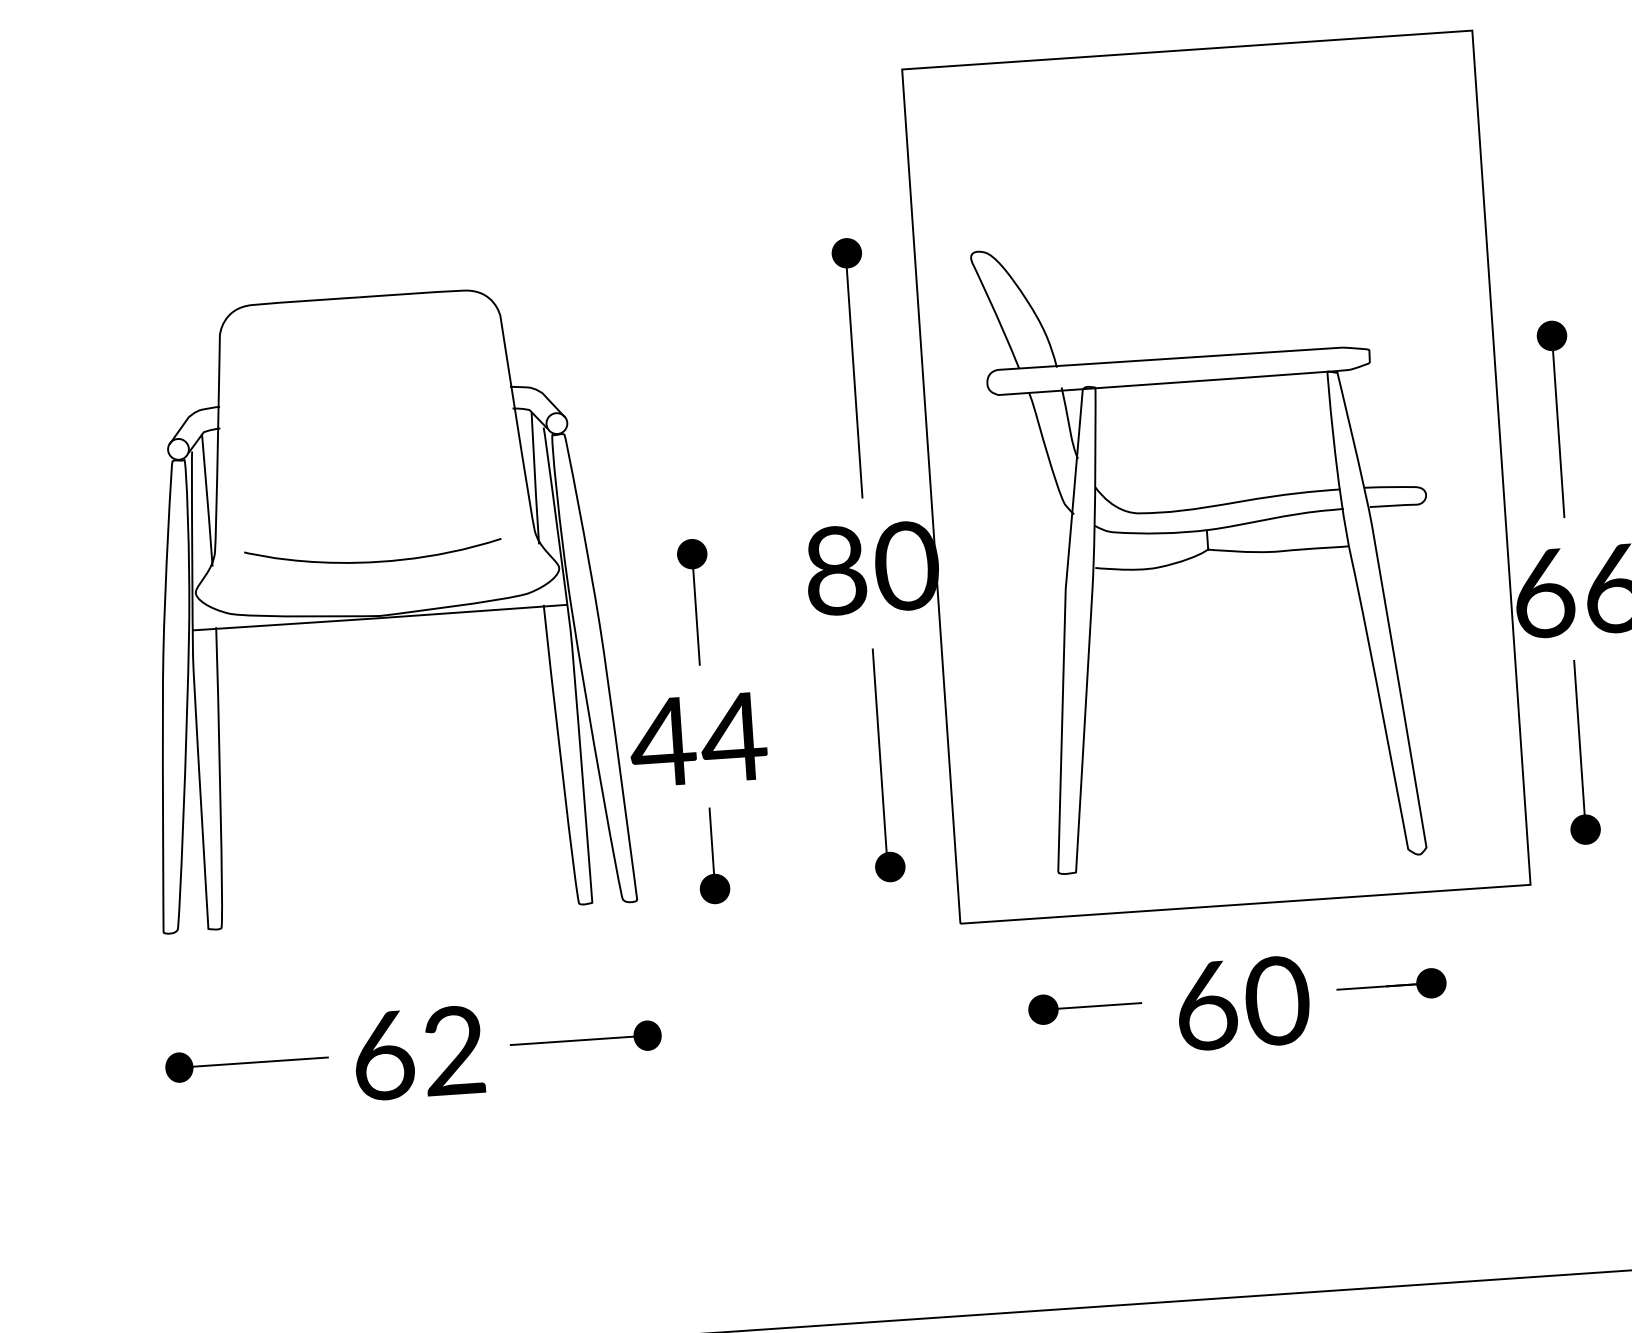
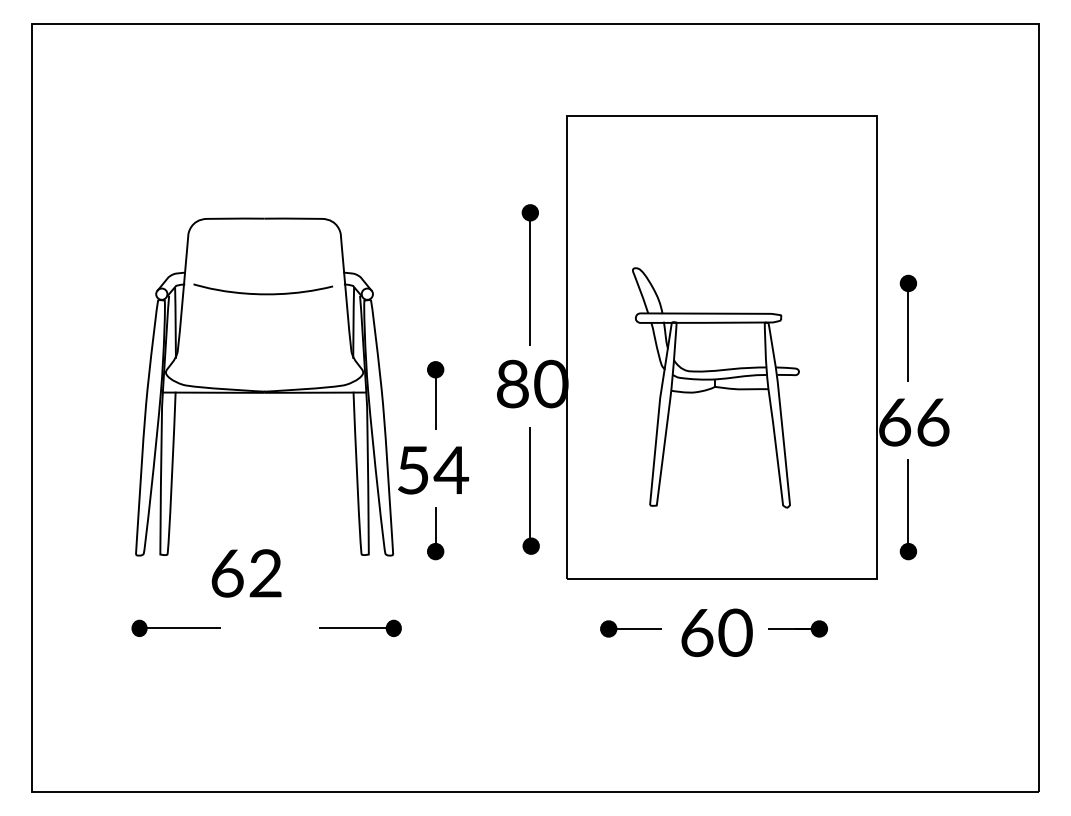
part: (1209, 551) -> (715, 387), size x0.7
curve: (374, 560) -> (263, 293), moved
text: (662, 742) -> (412, 470), 44 -> 54
text: (418, 1053) -> (246, 573), moved

